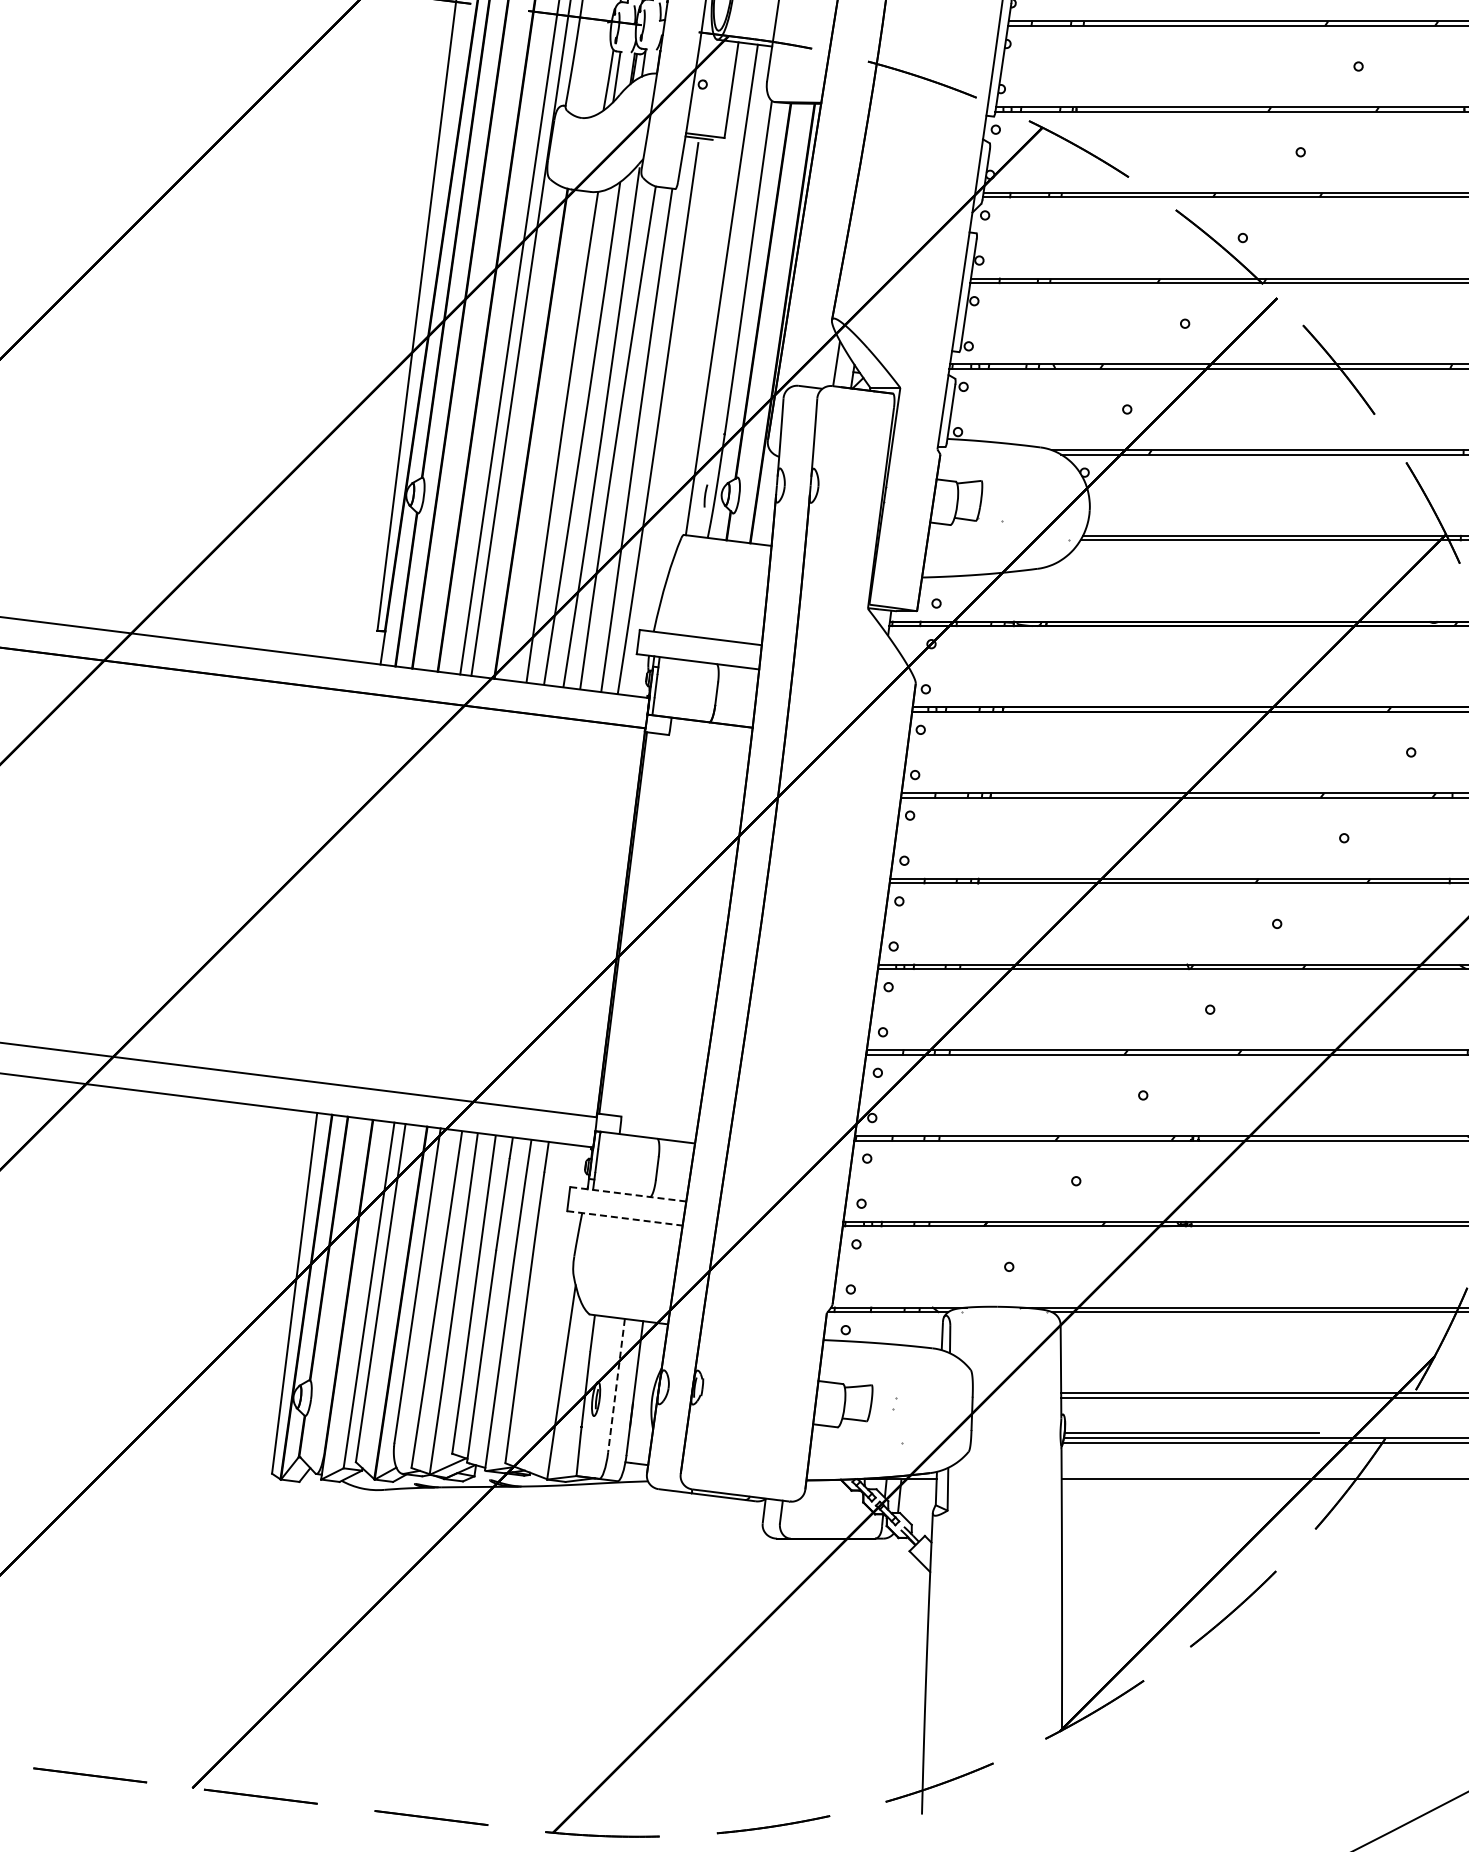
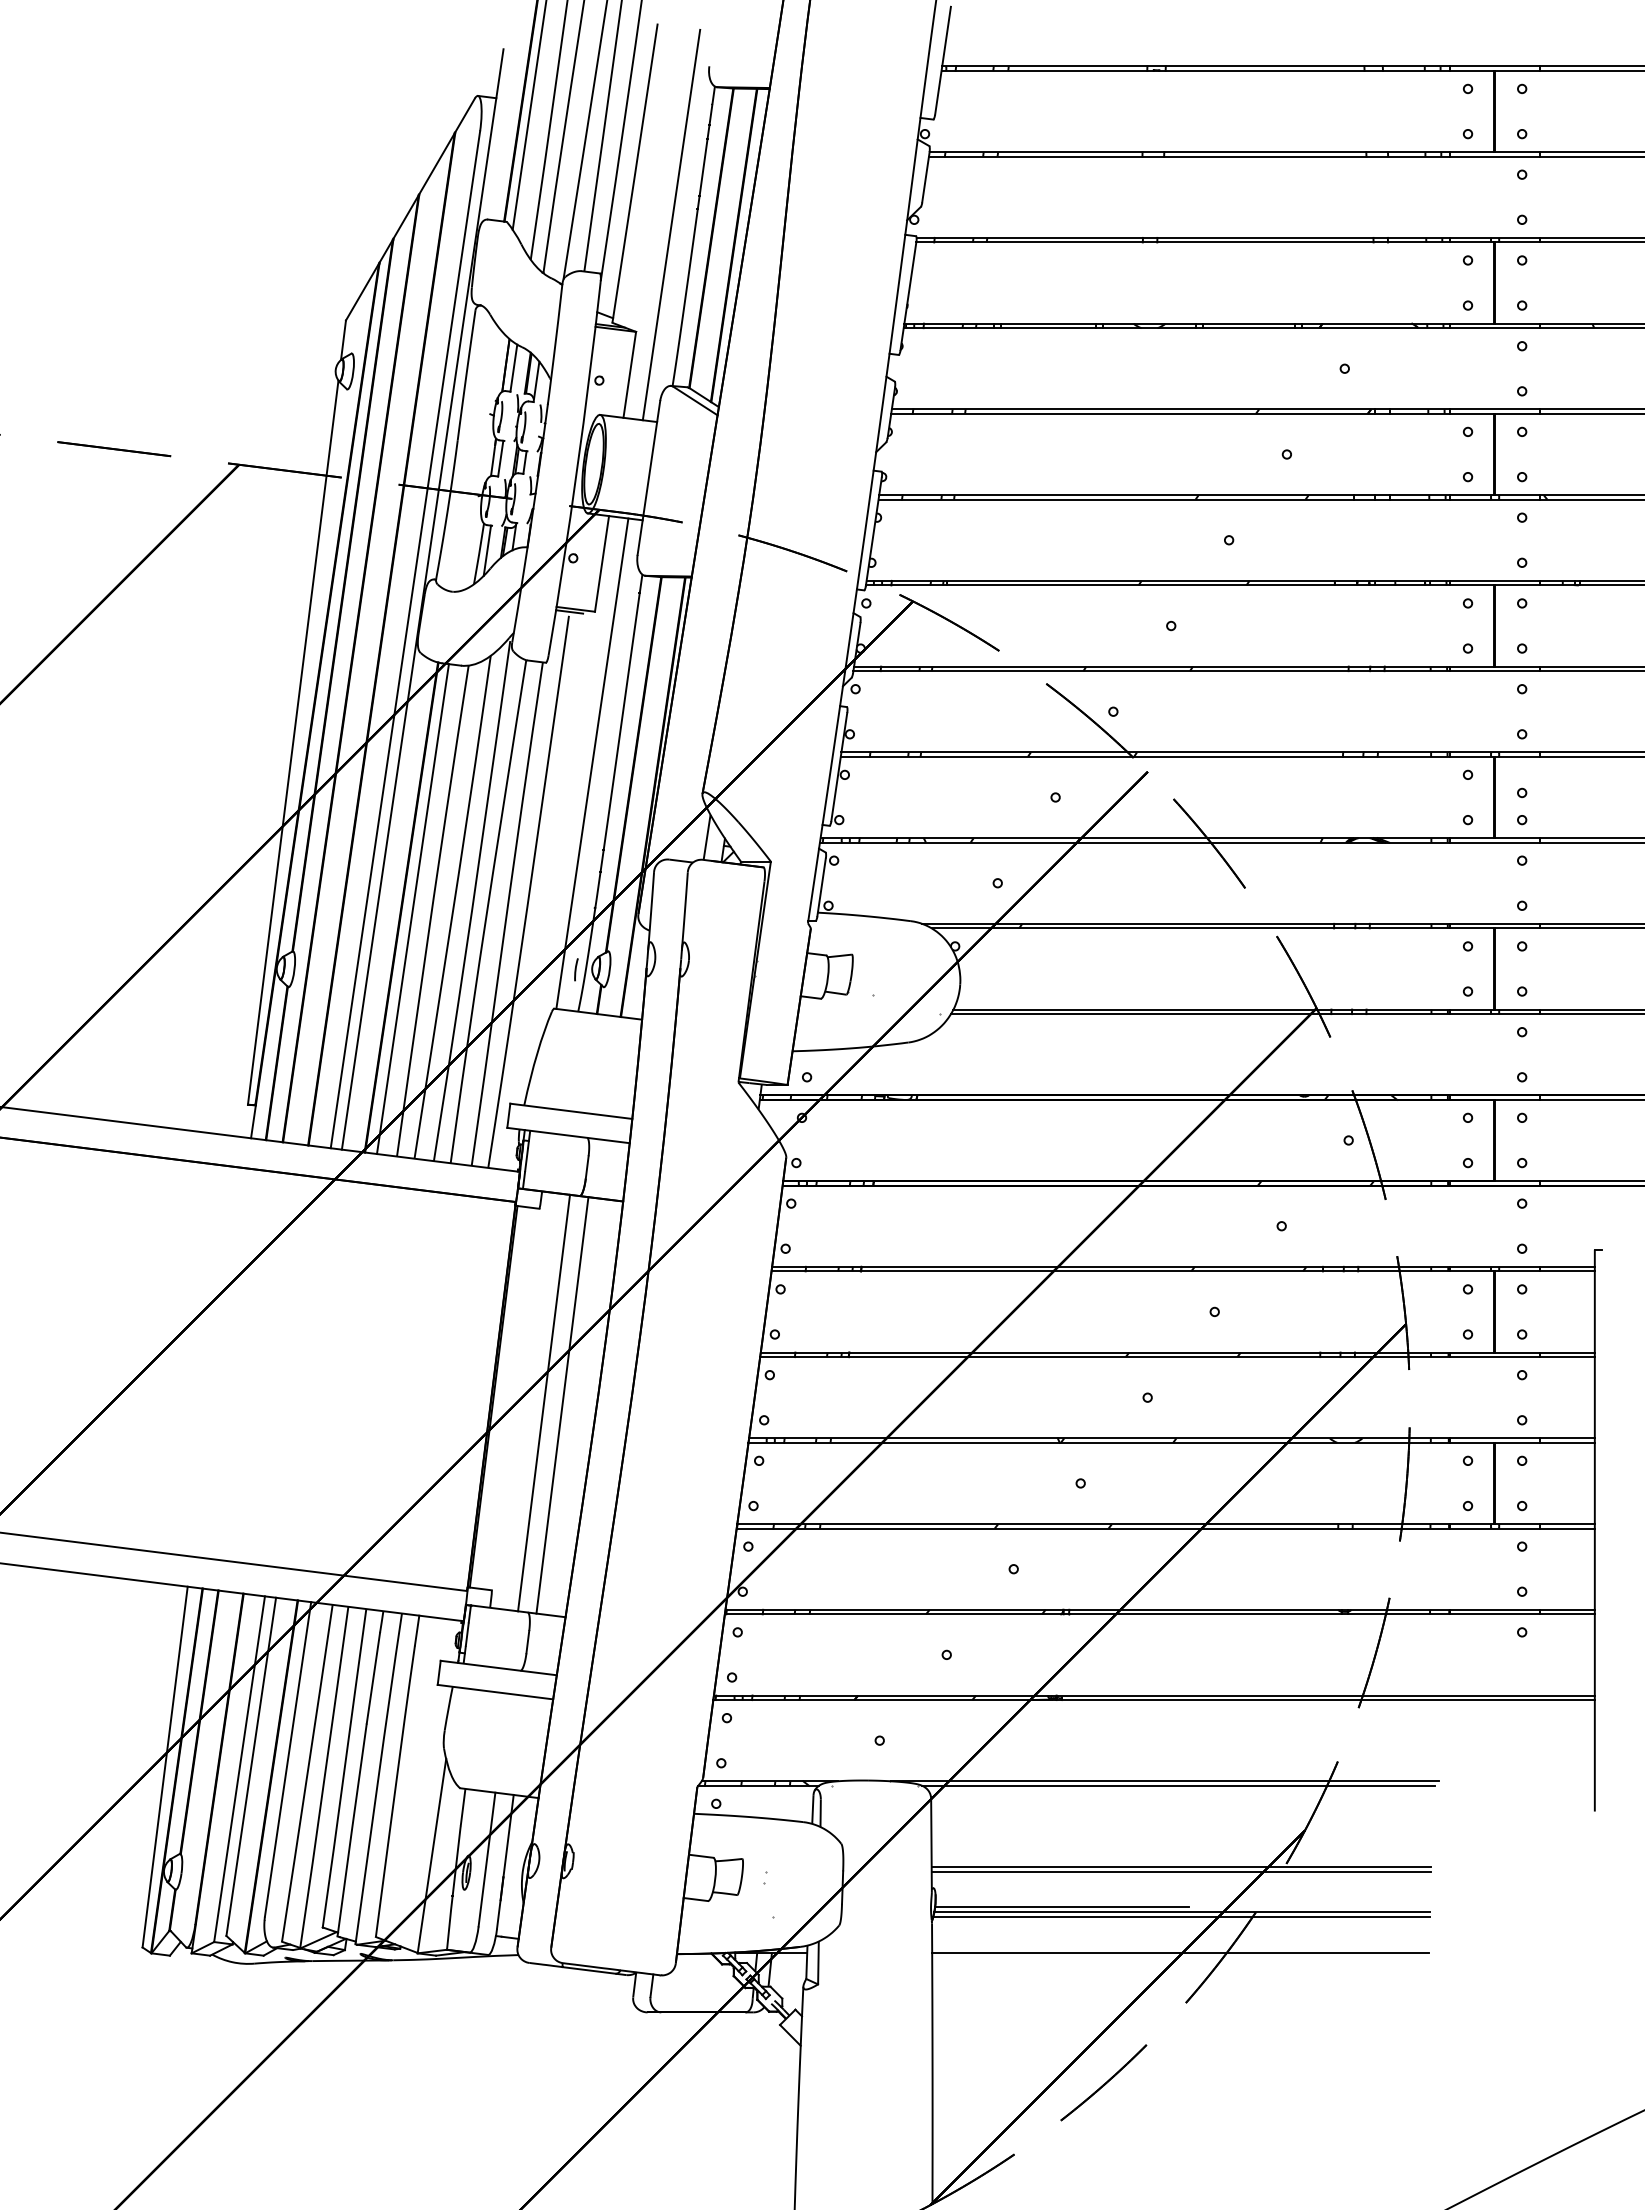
line: (541, 435) -> (412, 909), added
line: (673, 928) -> (544, 1402), added
line: (691, 931) -> (562, 1405), added
line: (628, 1194) -> (499, 1668), dashed -> solid
line: (624, 1218) -> (495, 1692), dashed -> solid
line: (615, 1386) -> (486, 1860), dashed -> solid

